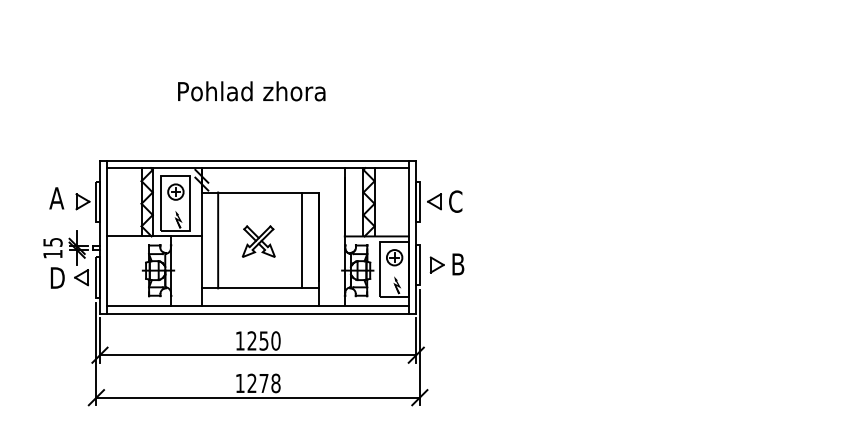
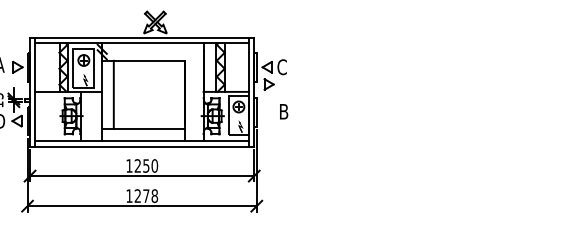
line: (302, 240) -> (173, 94), removed
part: (258, 241) -> (155, 22), moved
part: (436, 264) -> (268, 84), moved

